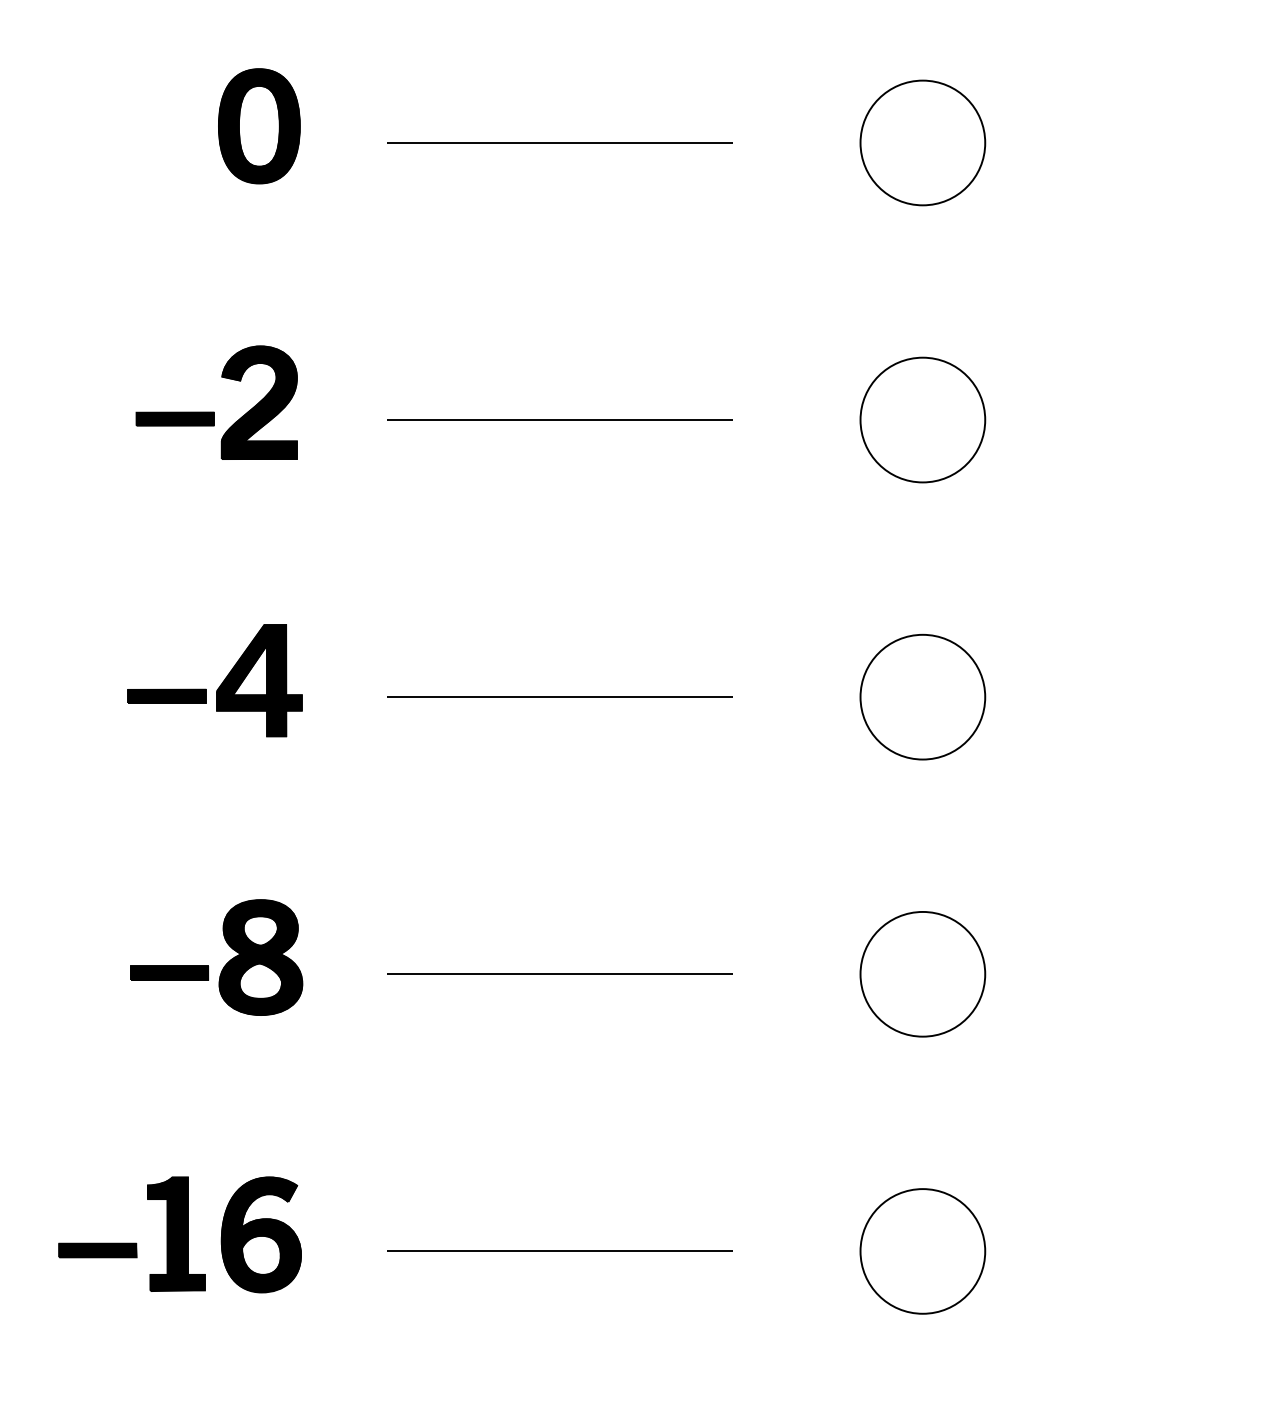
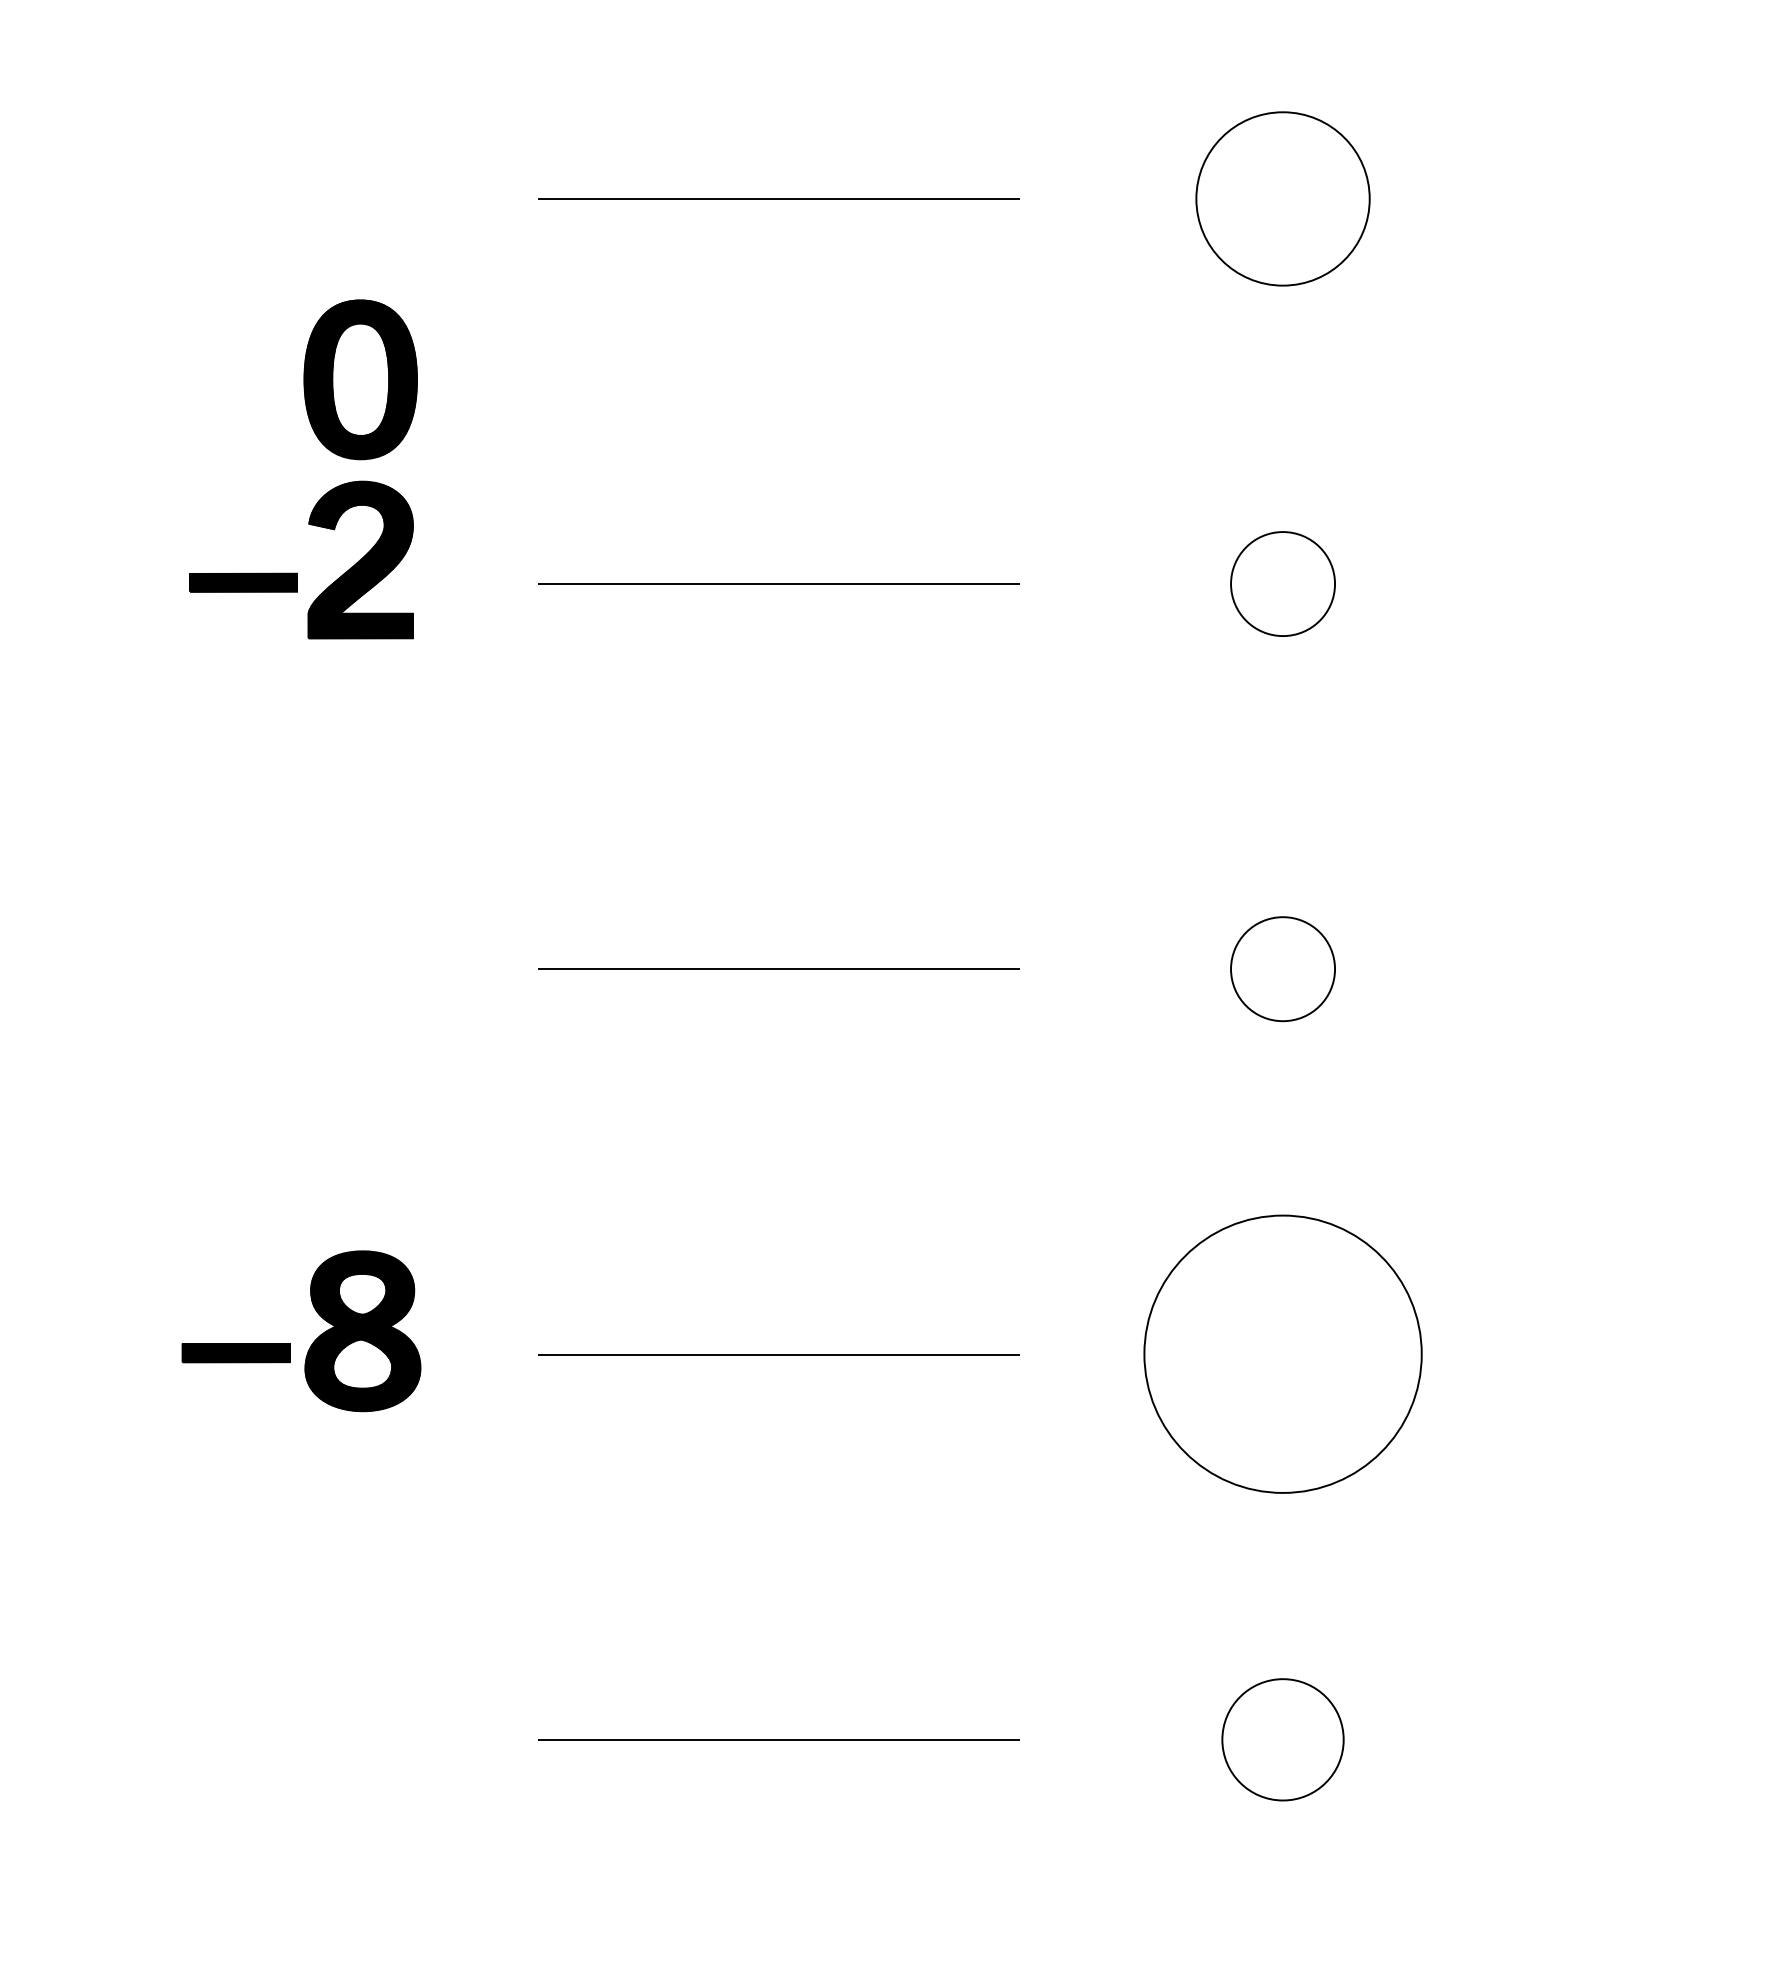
part: (259, 126) -> (360, 379), moved
part: (922, 419) -> (1282, 583), size x0.6
part: (220, 685) -> (306, 952), removed
part: (922, 696) -> (1282, 968), size x0.6
part: (922, 974) -> (1282, 1354), size x1.6
part: (180, 1234) -> (250, 1716), removed
part: (922, 1251) -> (1282, 1739), size x0.7

